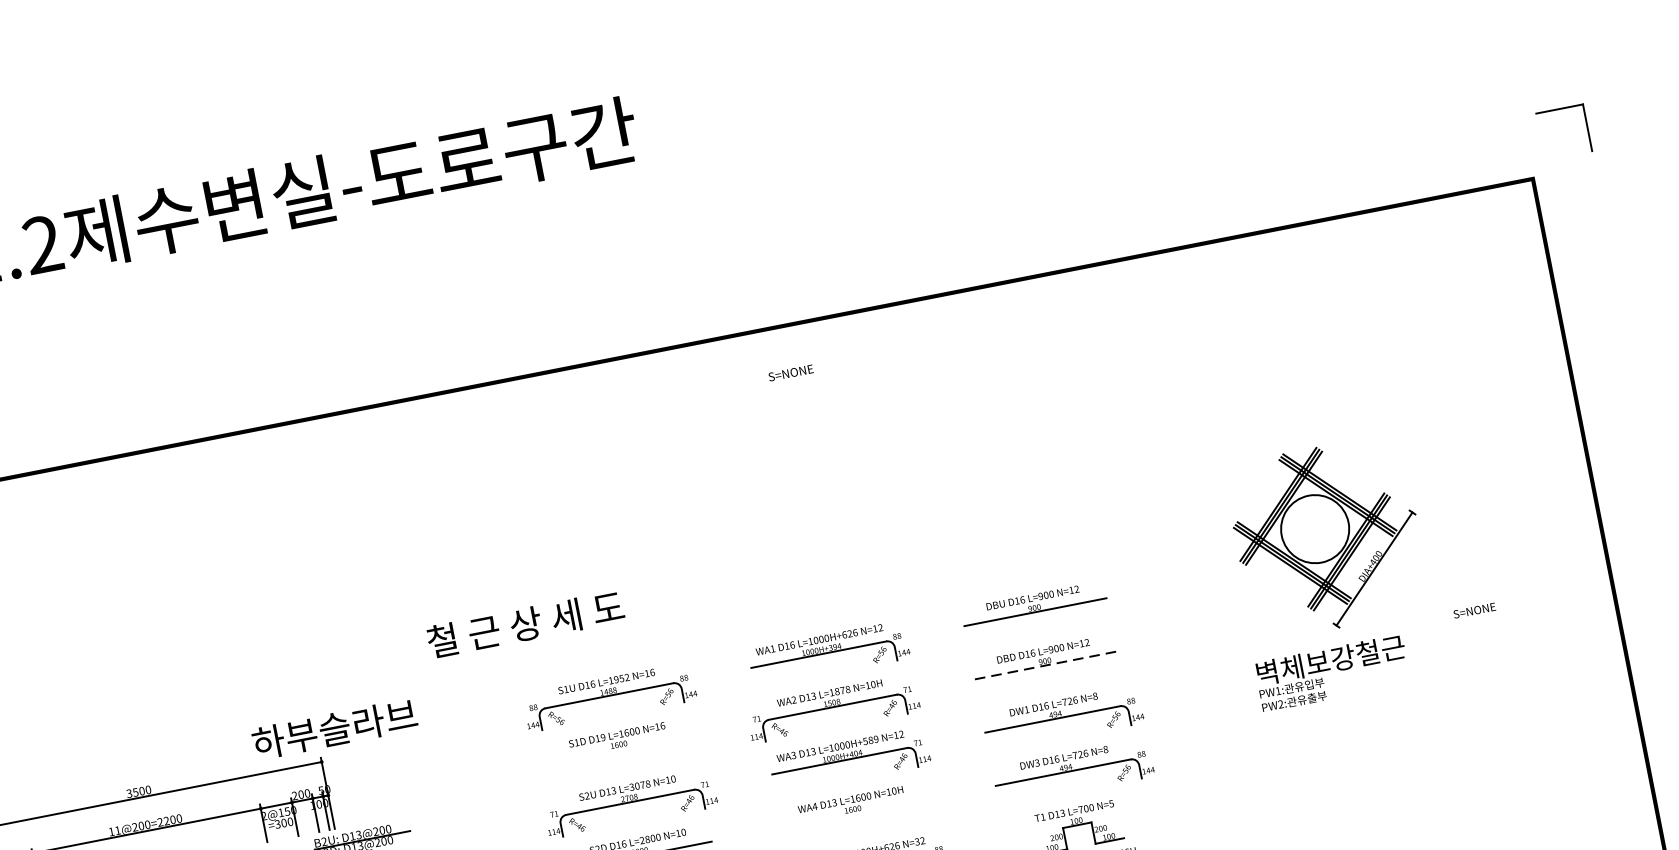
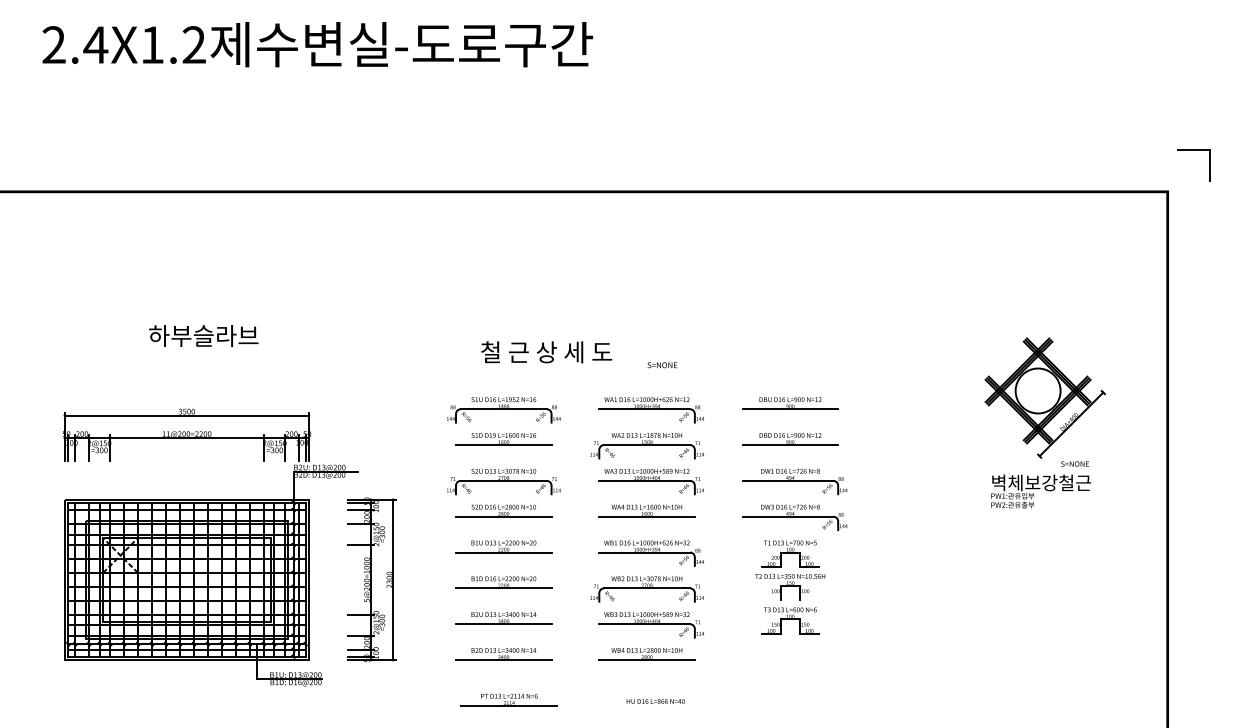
text: (791, 373) -> (662, 365), moved
part: (1326, 536) -> (1044, 397), moved
text: (525, 624) -> (546, 352), moved
line: (1046, 666) -> (790, 445), dashed -> solid
text: (1333, 673) -> (1041, 491), moved
text: (334, 728) -> (203, 335), moved
line: (619, 749) -> (503, 445), added
line: (852, 813) -> (646, 516), added

